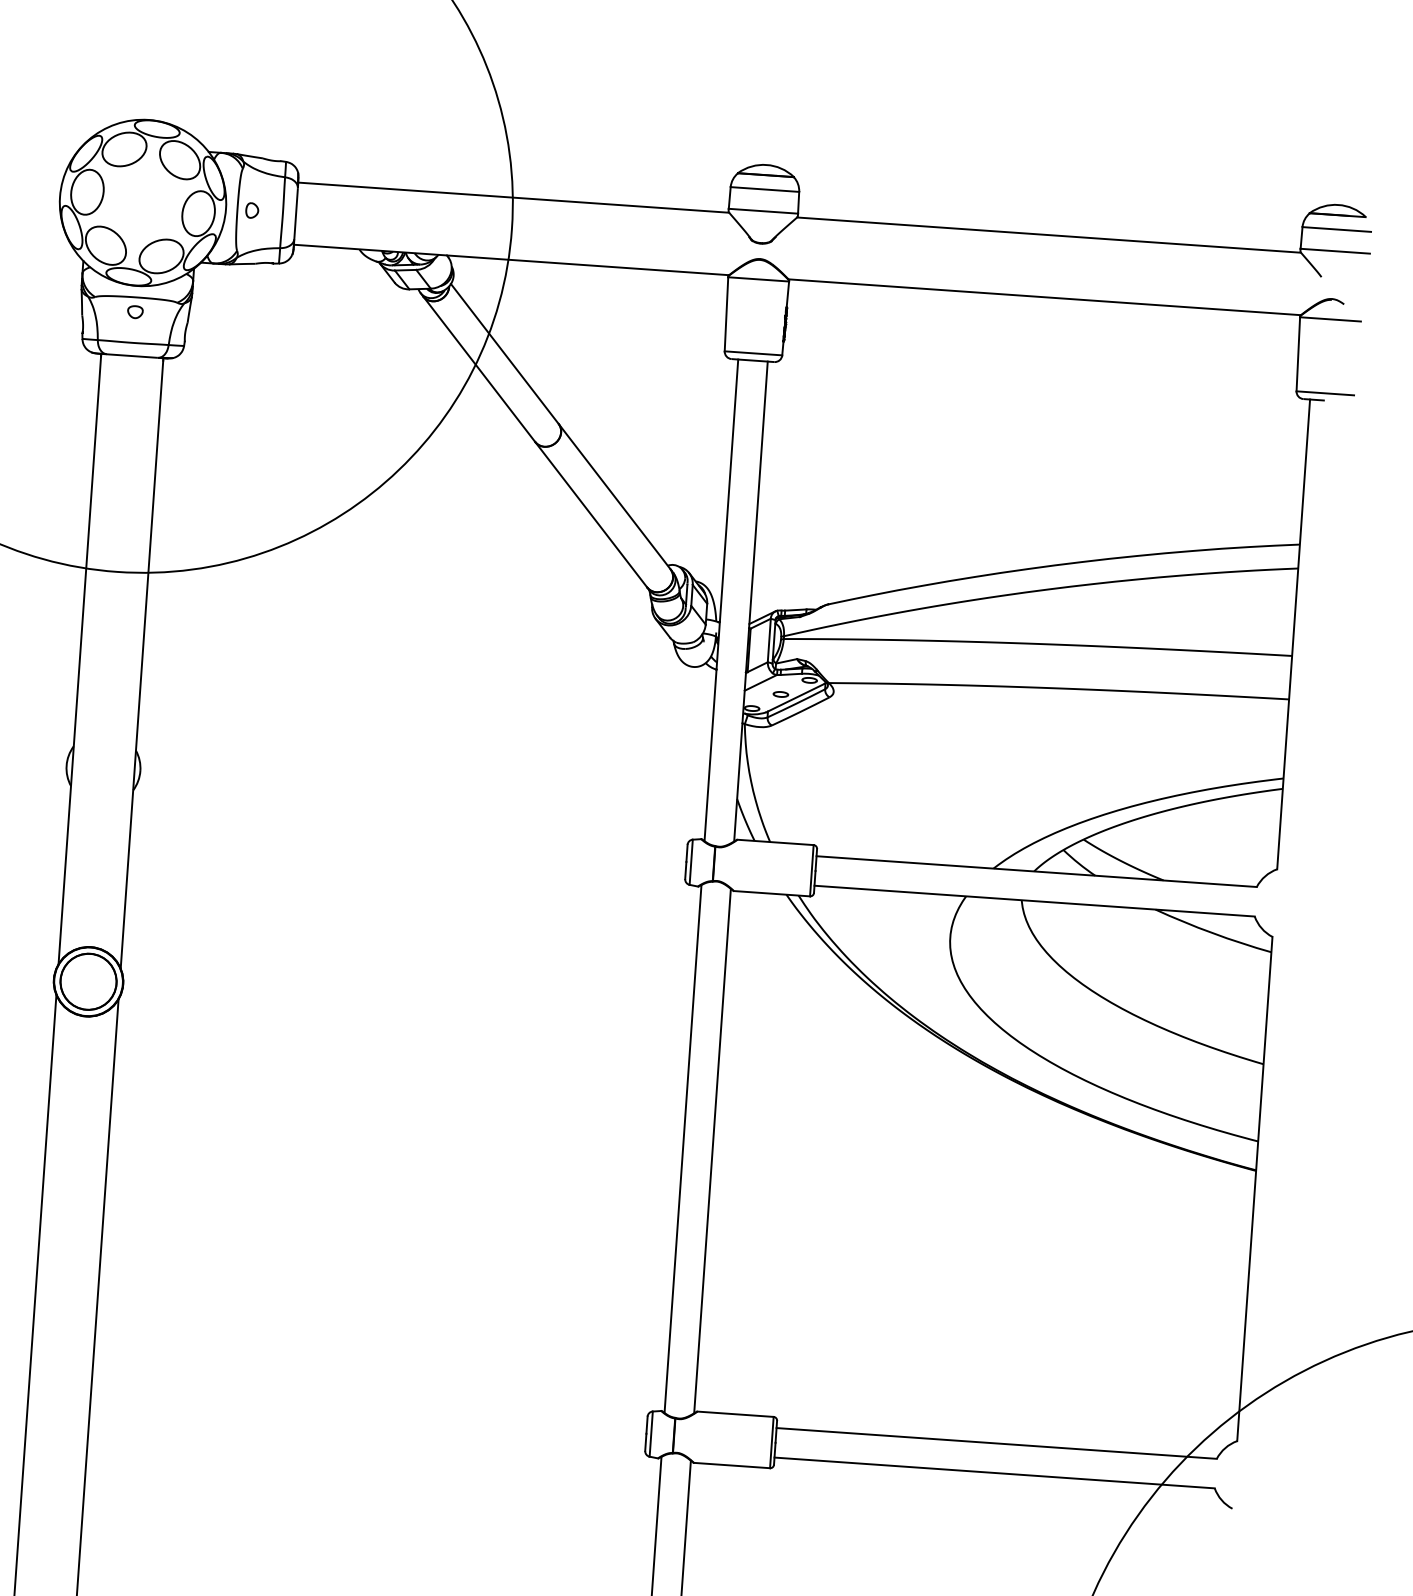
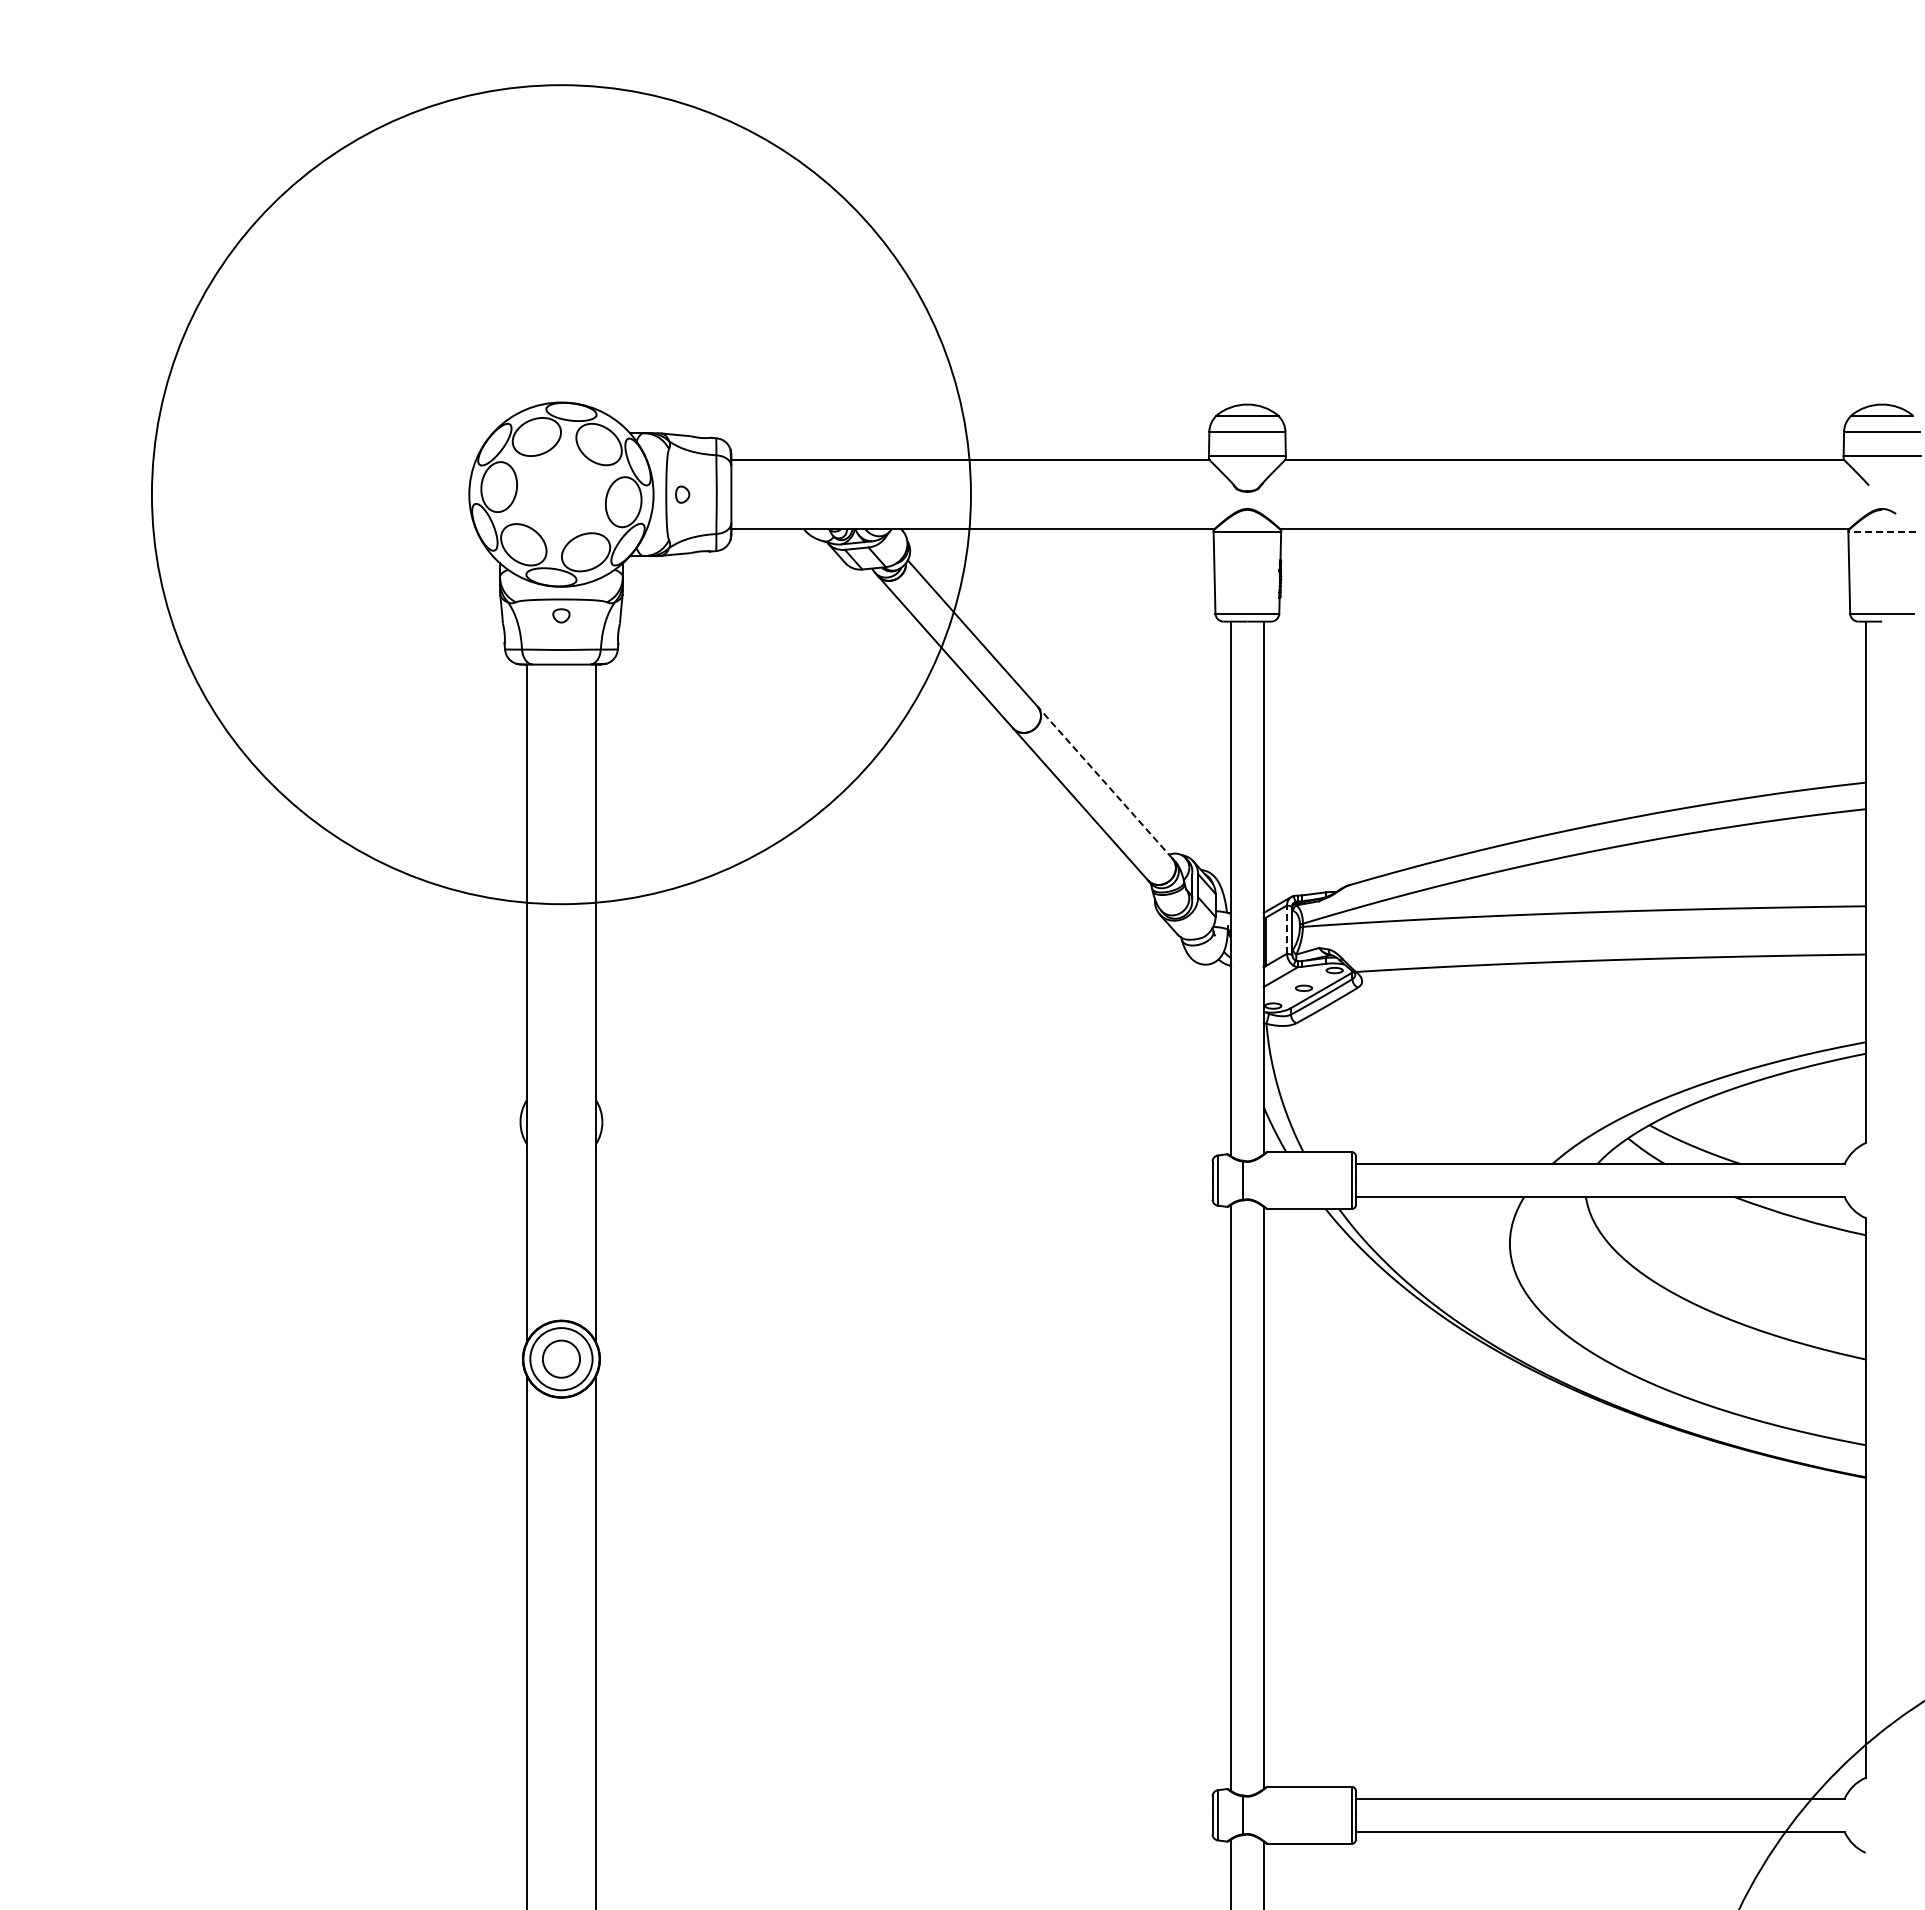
line: (1330, 319) -> (1882, 531), solid -> dashed
line: (615, 496) -> (1105, 782), solid -> dashed
line: (769, 640) -> (1287, 929), solid -> dashed
circle: (88, 982) -> (561, 1359), size x0.6

